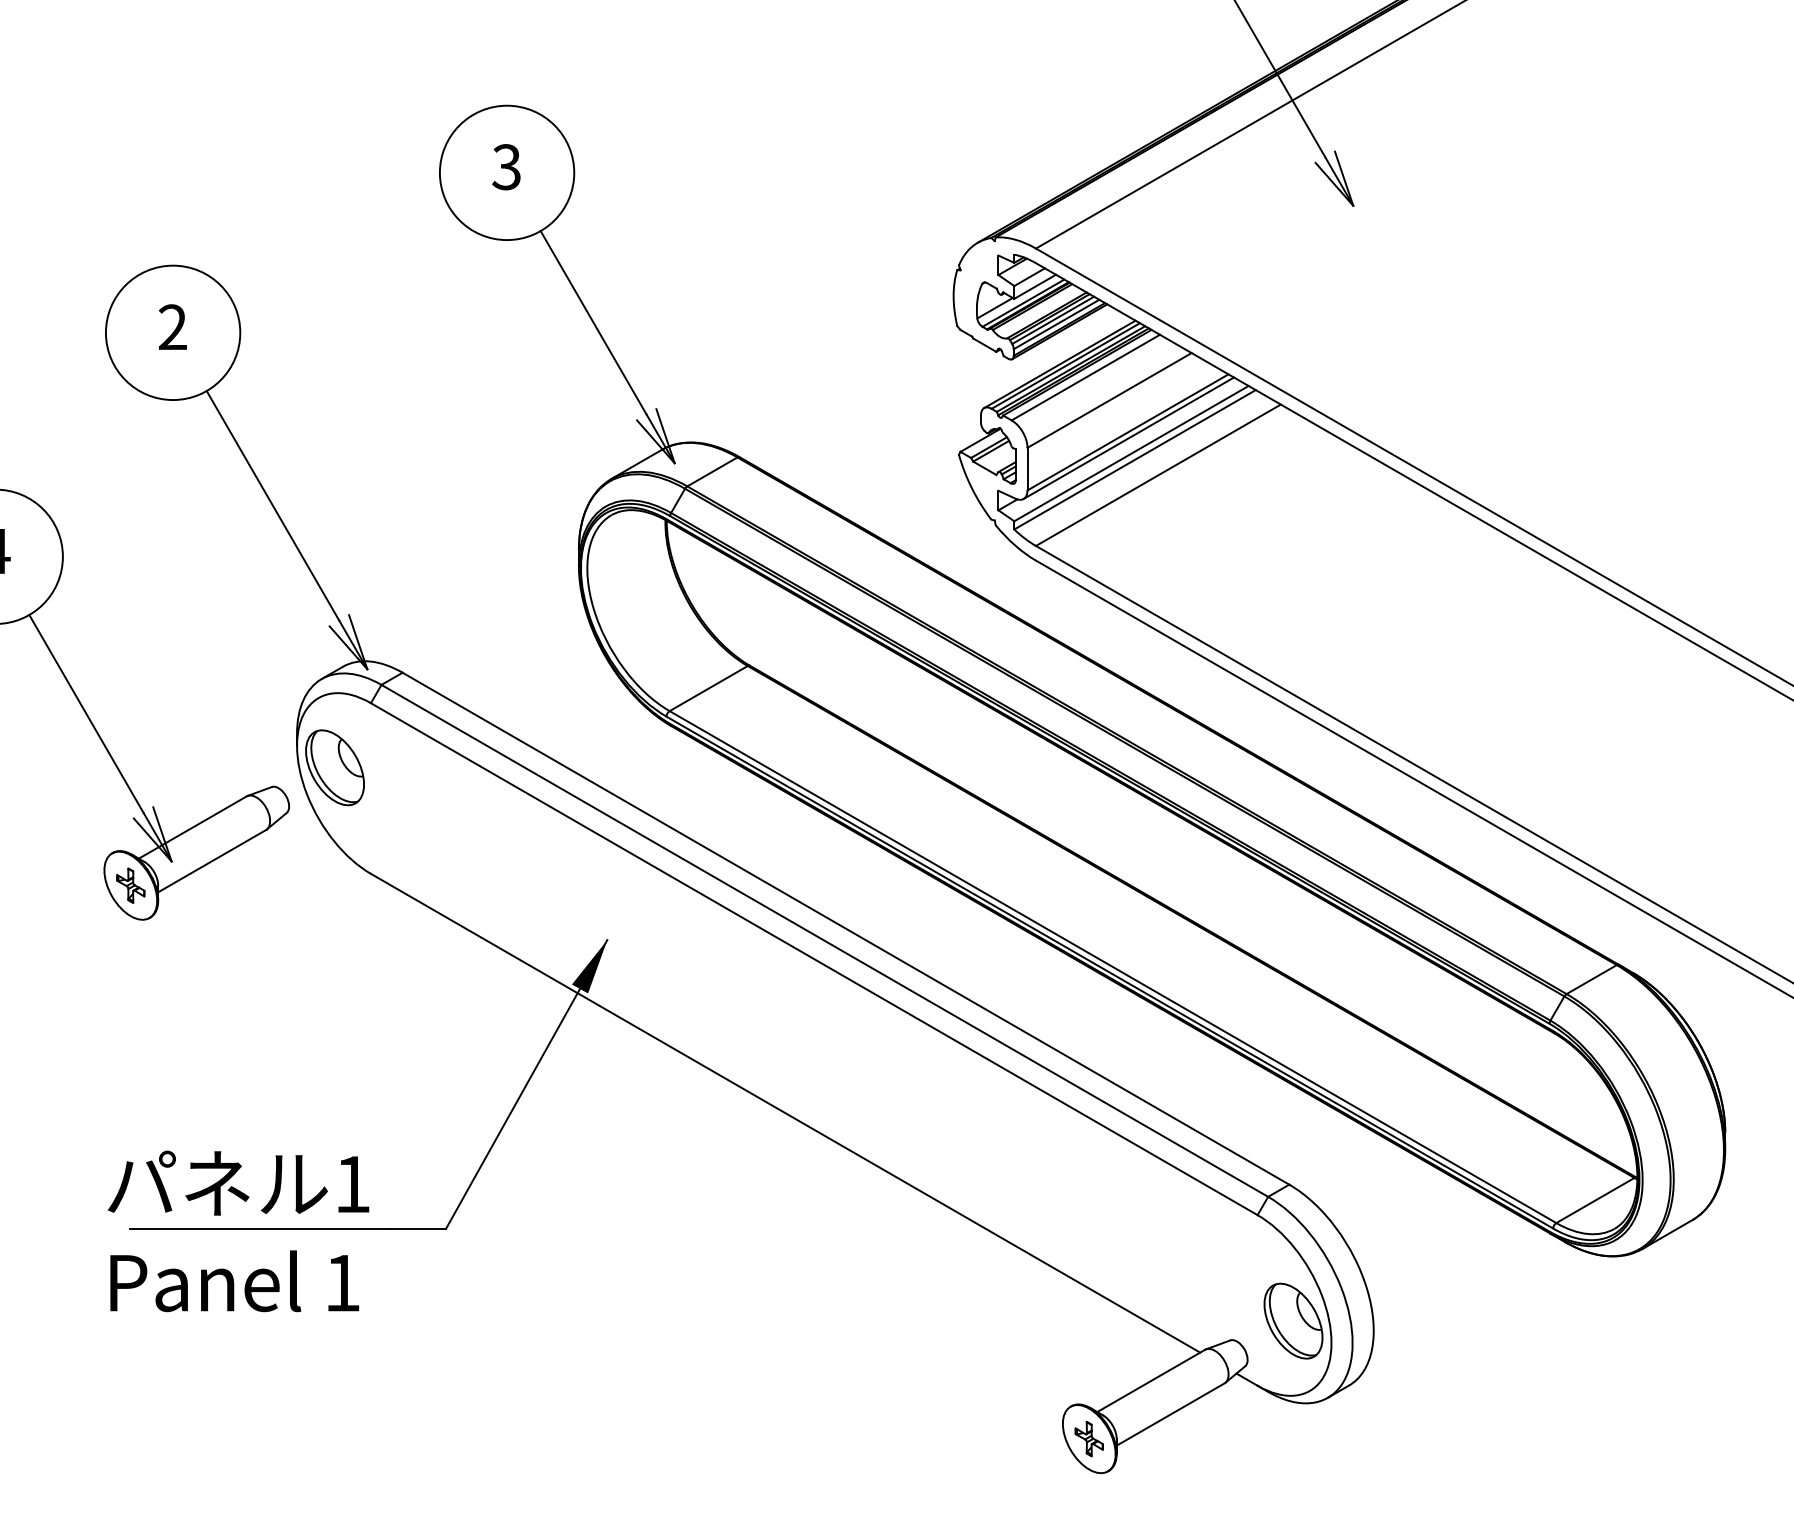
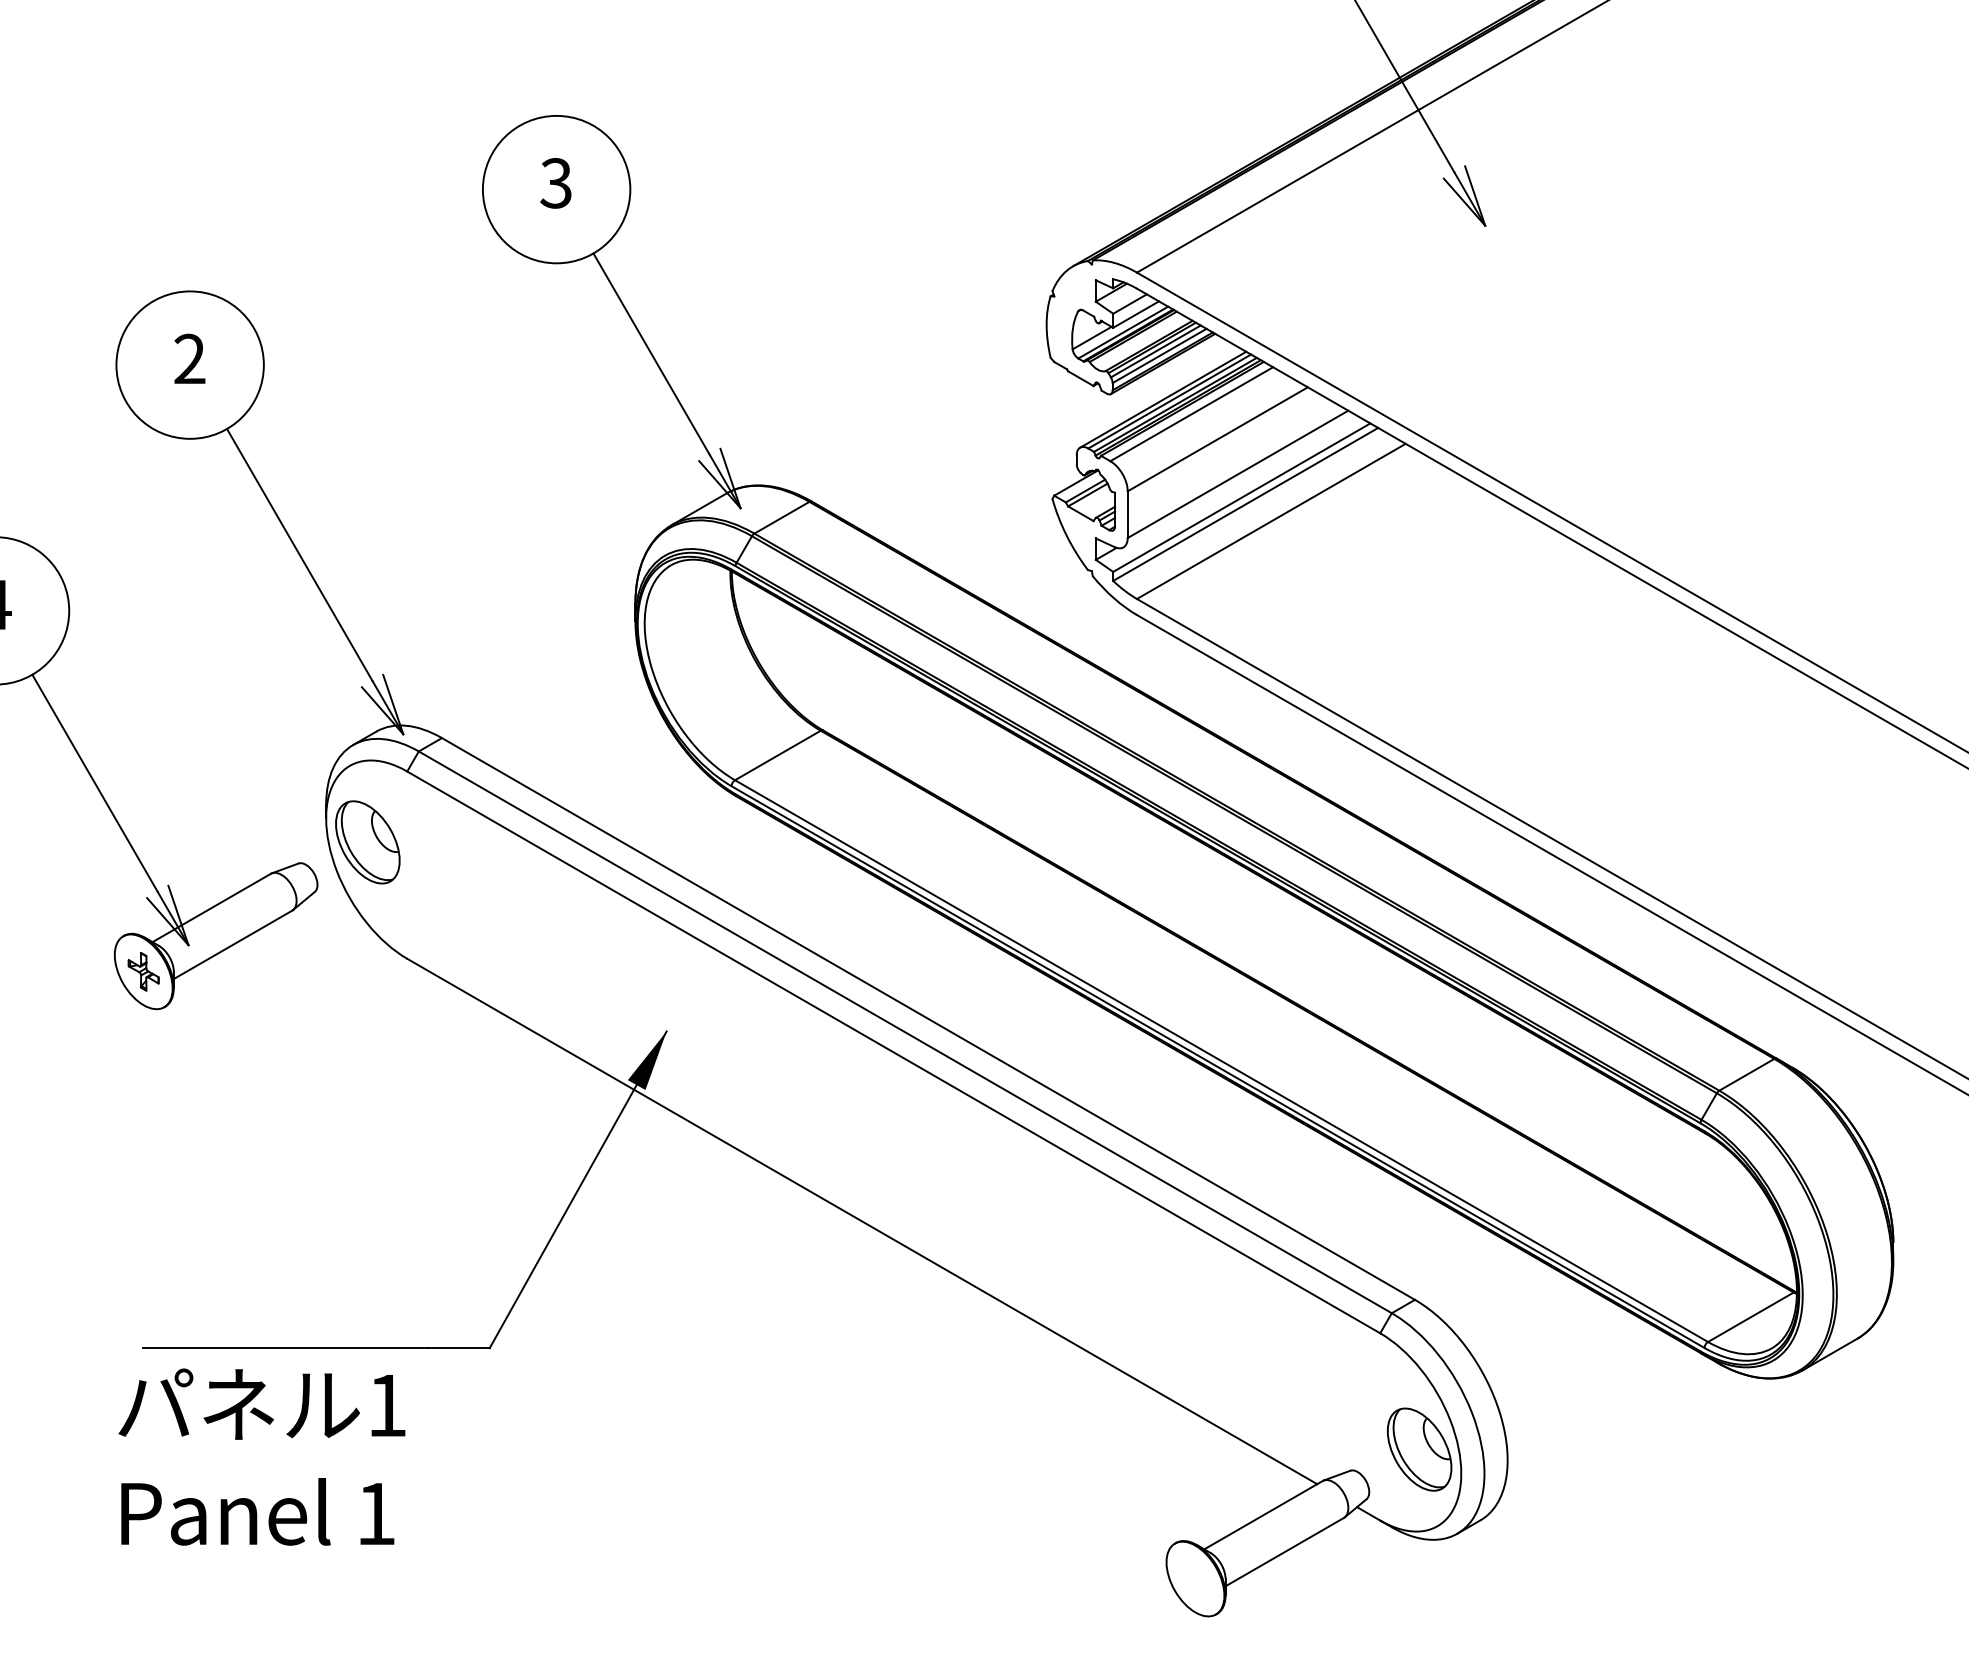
line: (1128, 437) -> (1238, 480), removed
text: (238, 1230) -> (261, 1456), moved
part: (1089, 1438) -> (1195, 1578), removed

